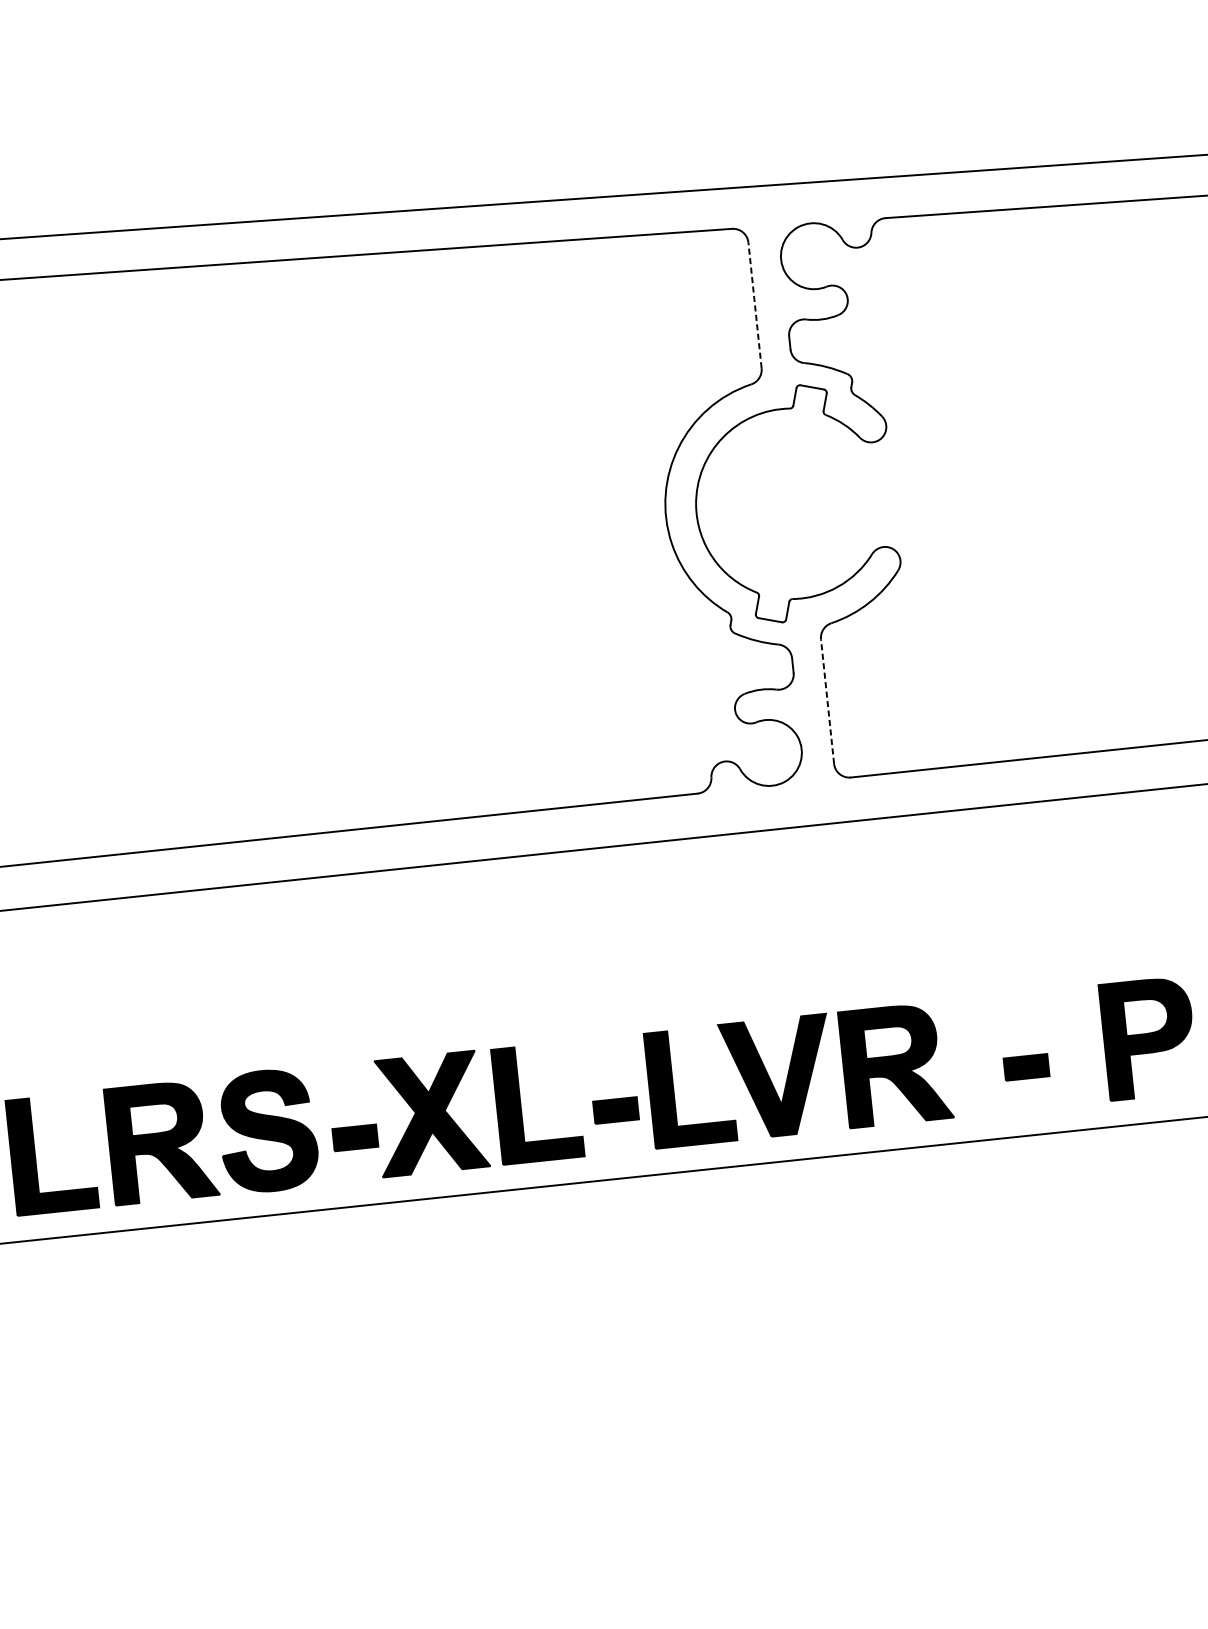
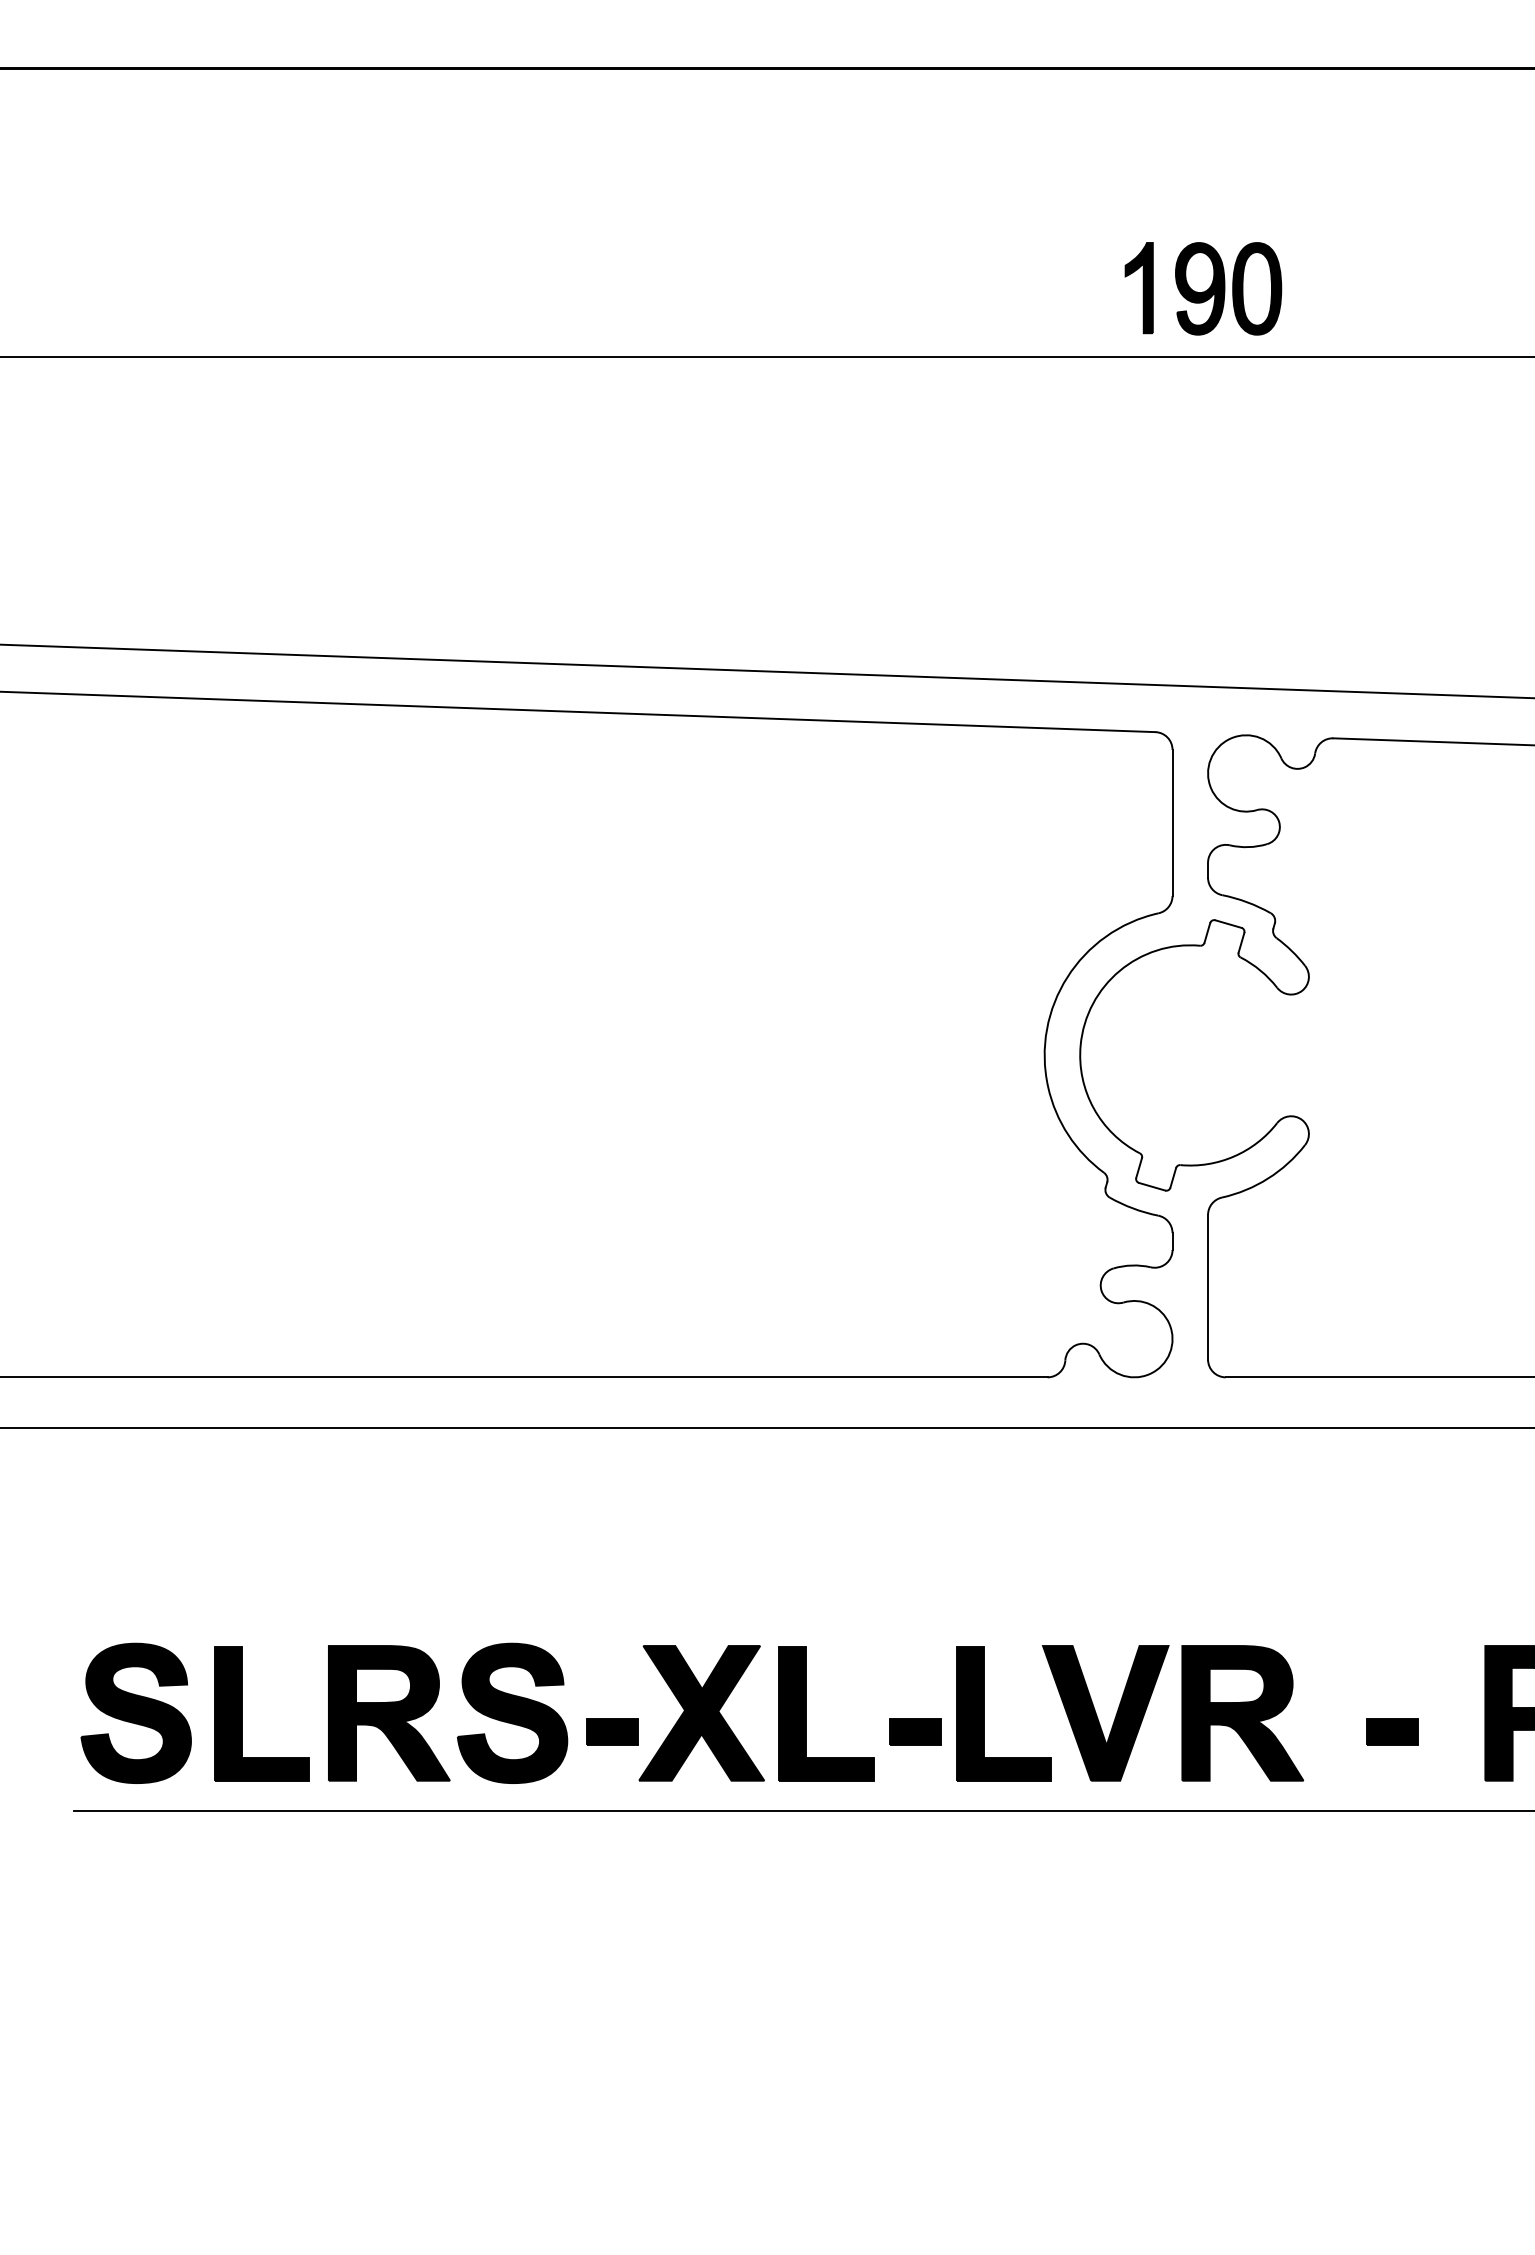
line: (754, 305) -> (1172, 822), dashed -> solid
line: (827, 700) -> (1208, 1286), dashed -> solid

